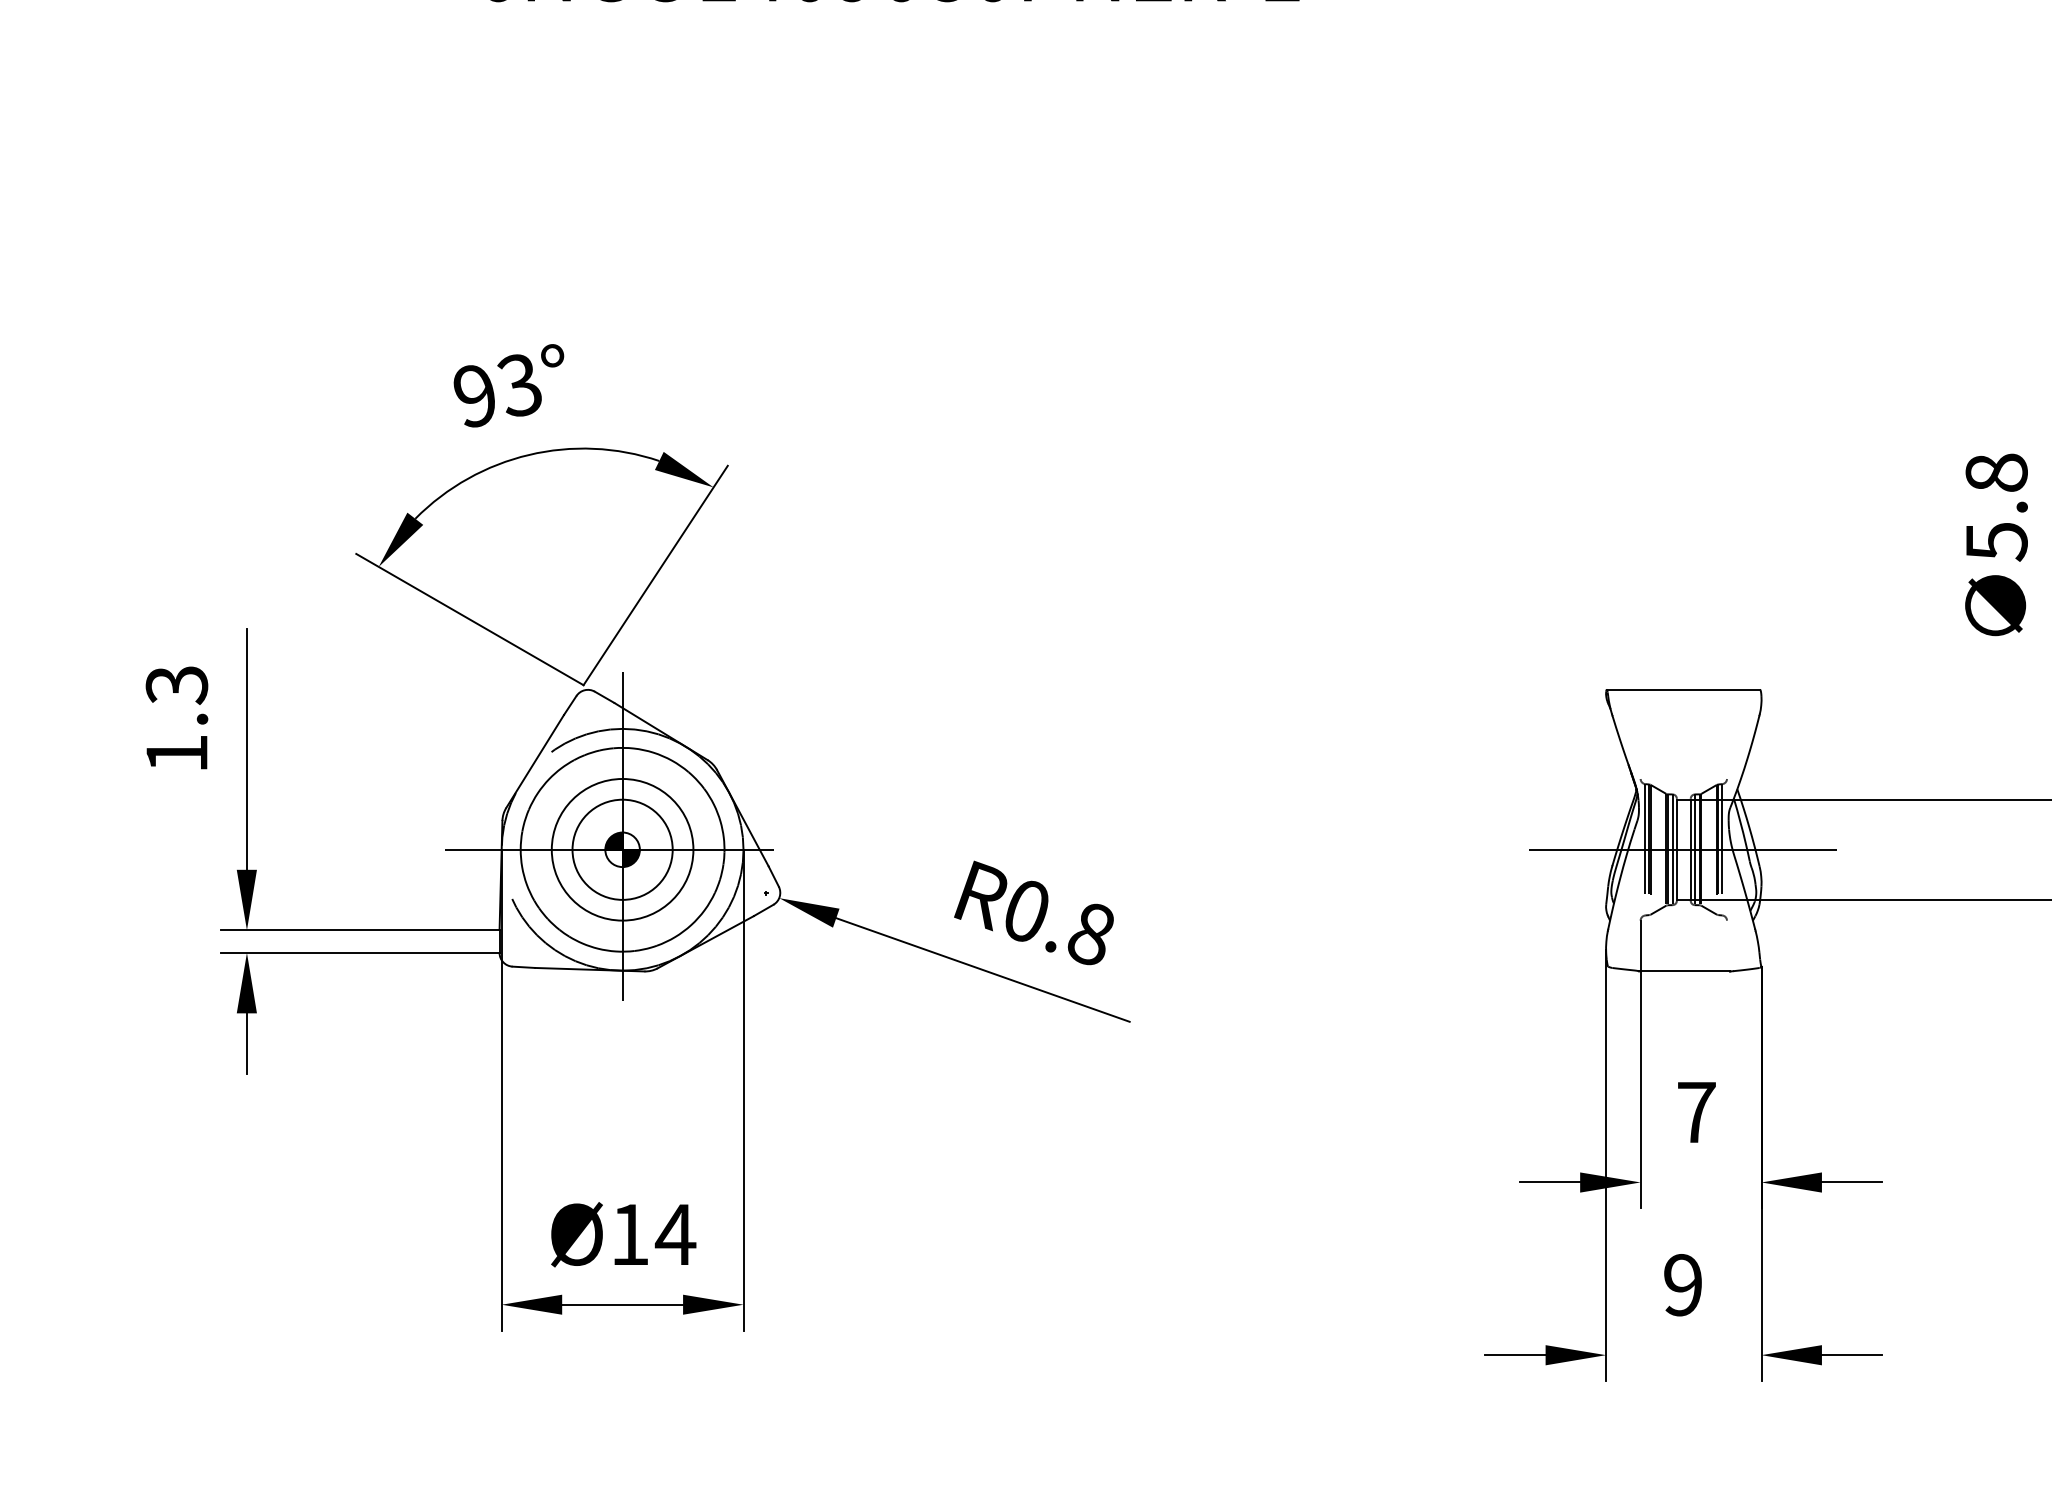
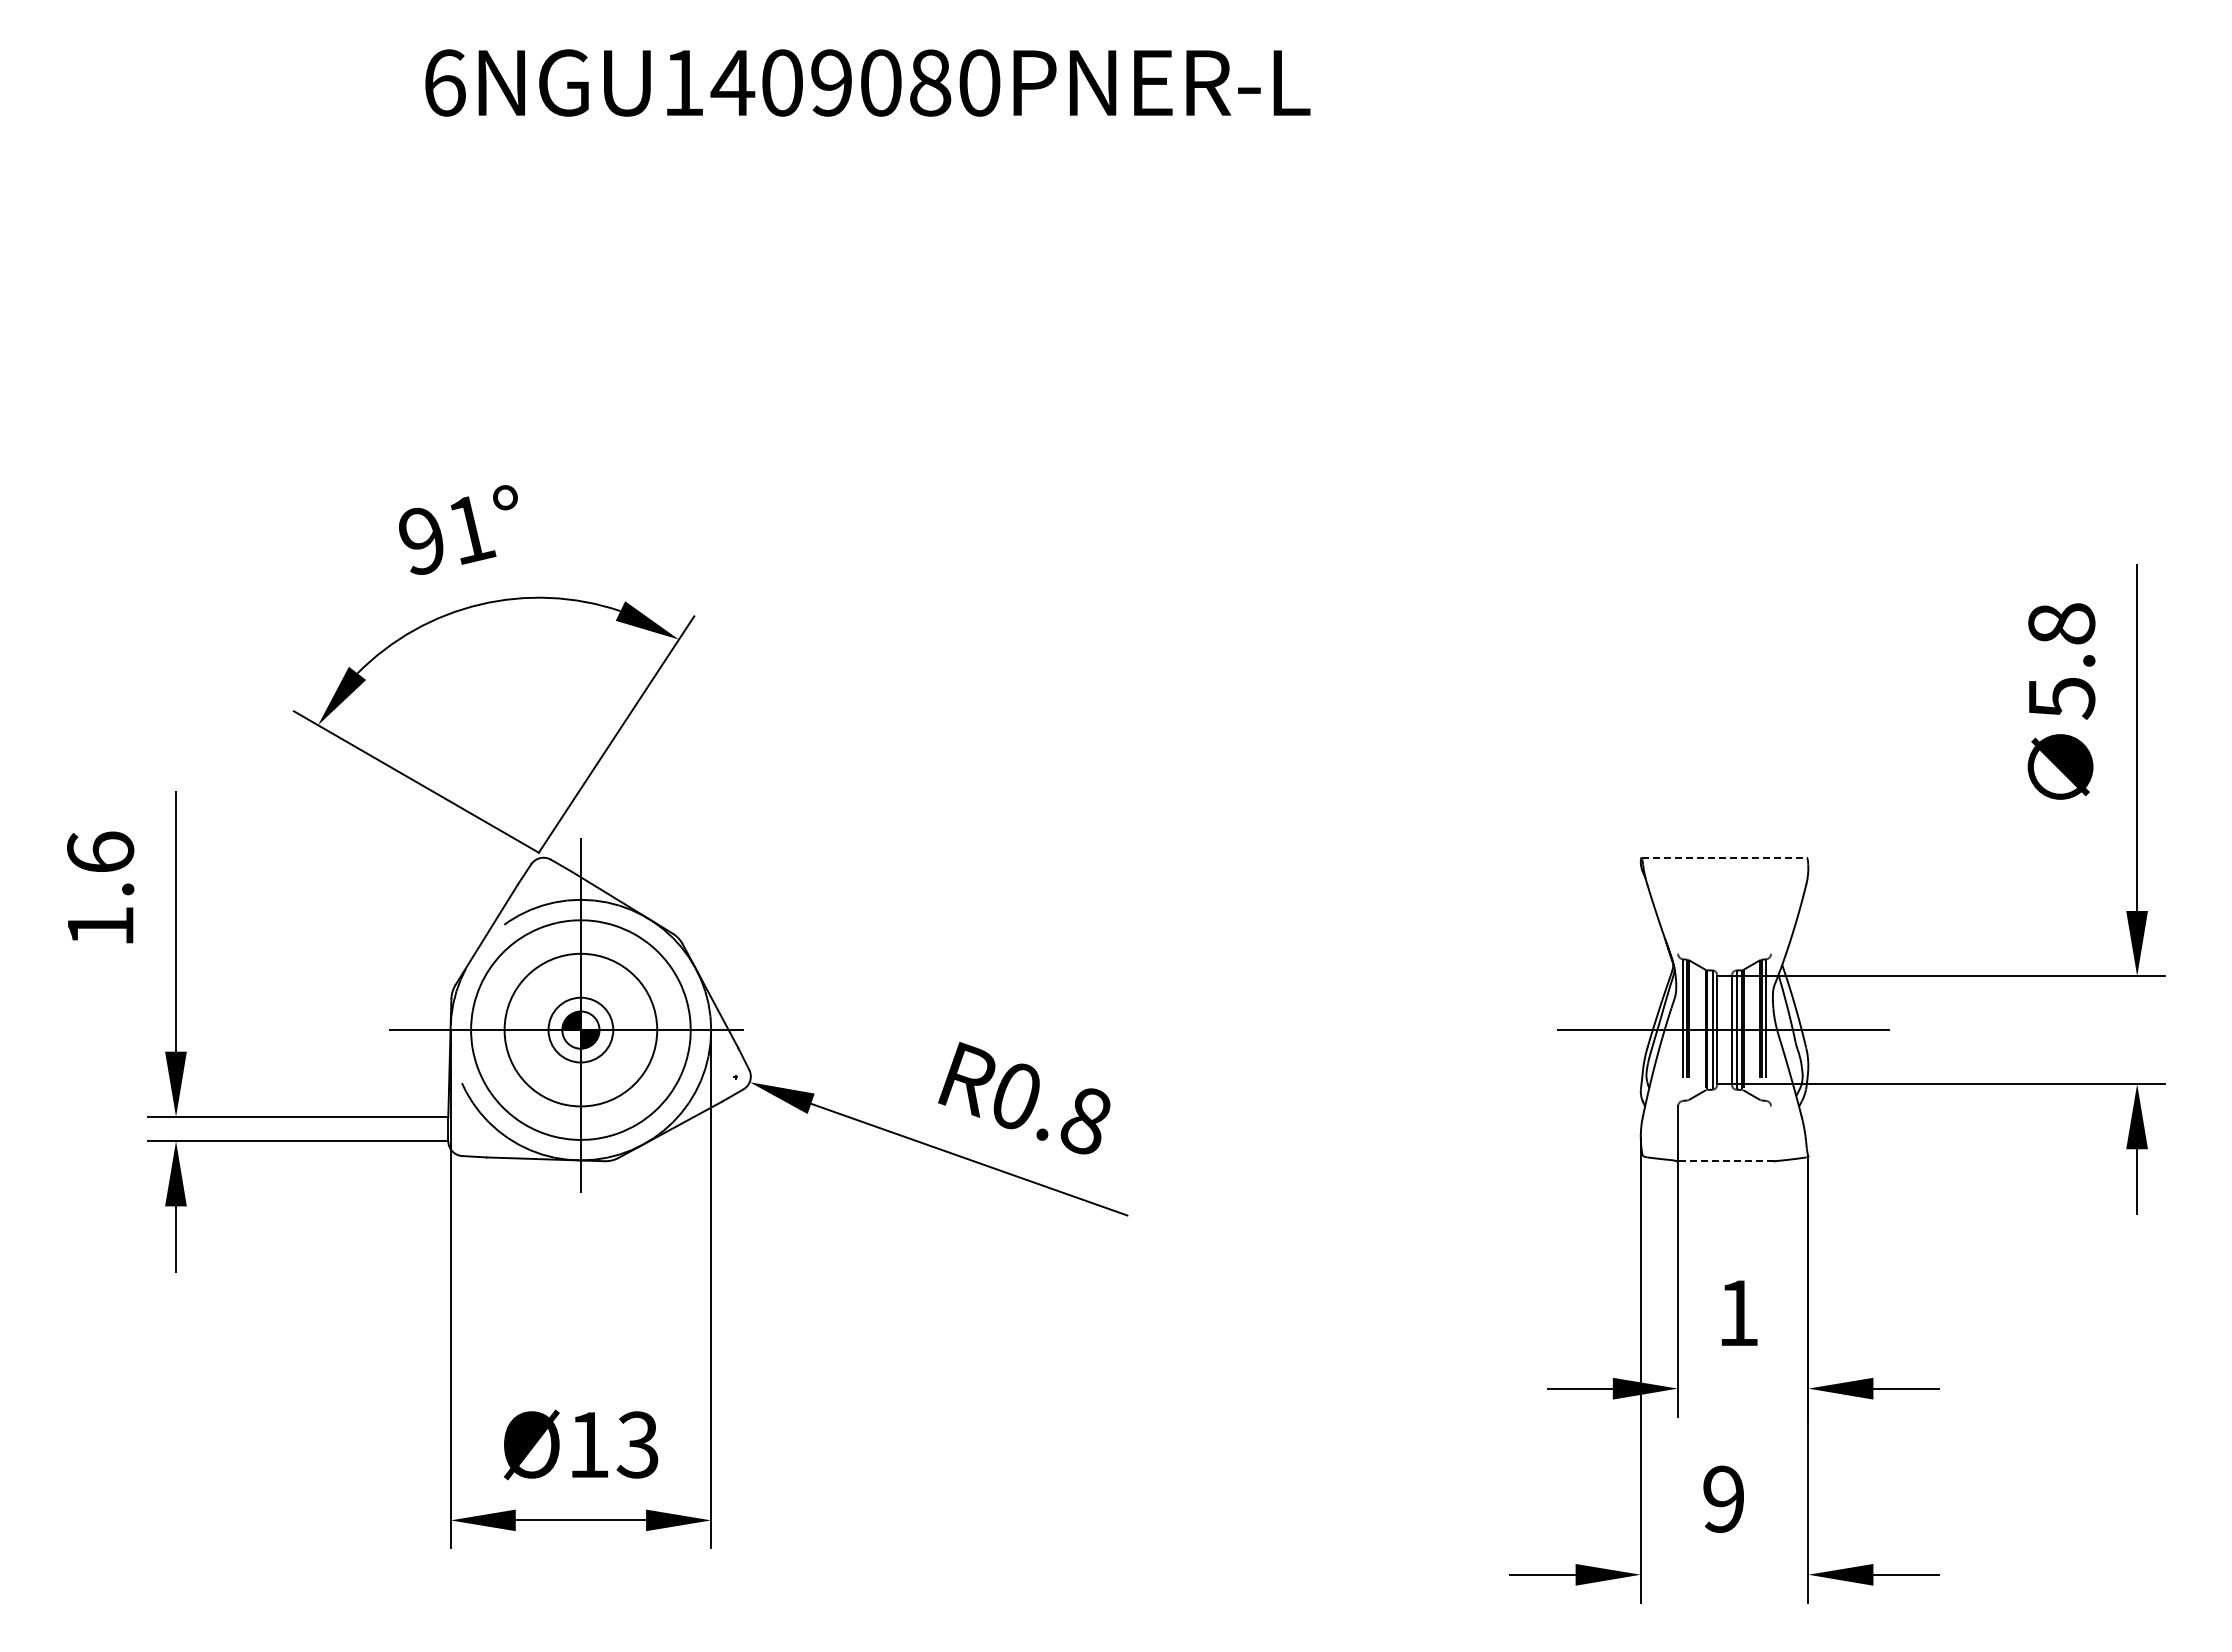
text: (520, 386) -> (470, 530), 93° -> 91°
text: (176, 684) -> (100, 852), 1.3 -> 1.6
line: (1683, 689) -> (1724, 857), solid -> dashed
circle: (622, 850) -> (580, 1030), size x0.6
line: (1683, 971) -> (1724, 1161), solid -> dashed
text: (1696, 1111) -> (1738, 1312), 7 -> 1
text: (675, 1234) -> (637, 1444), Ø14 -> Ø13

